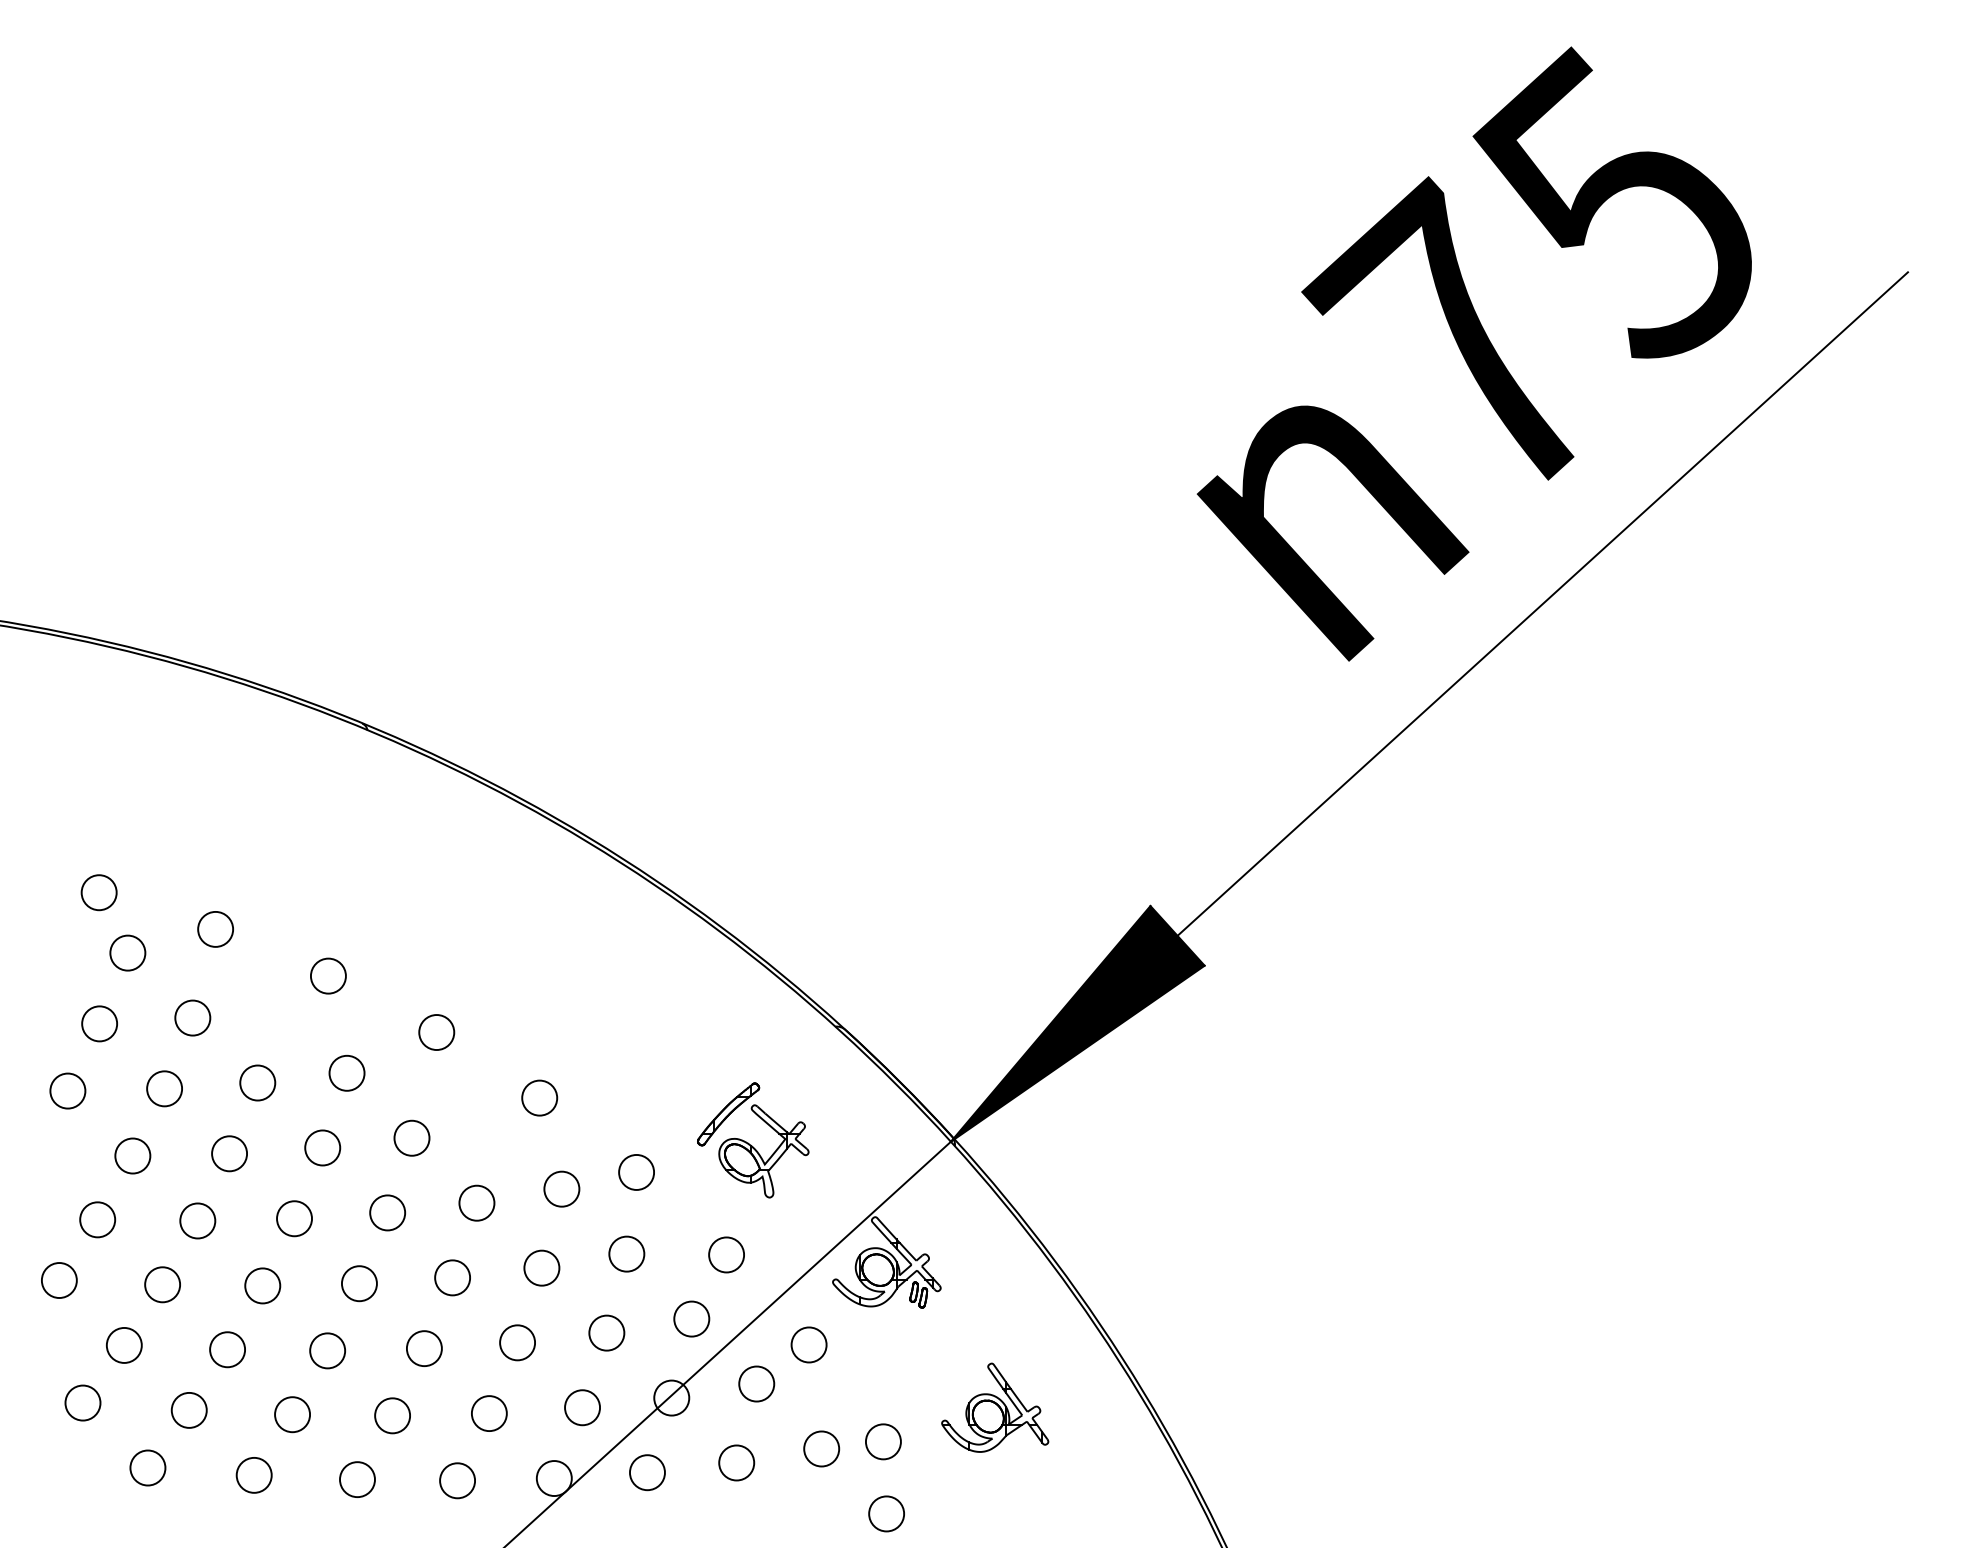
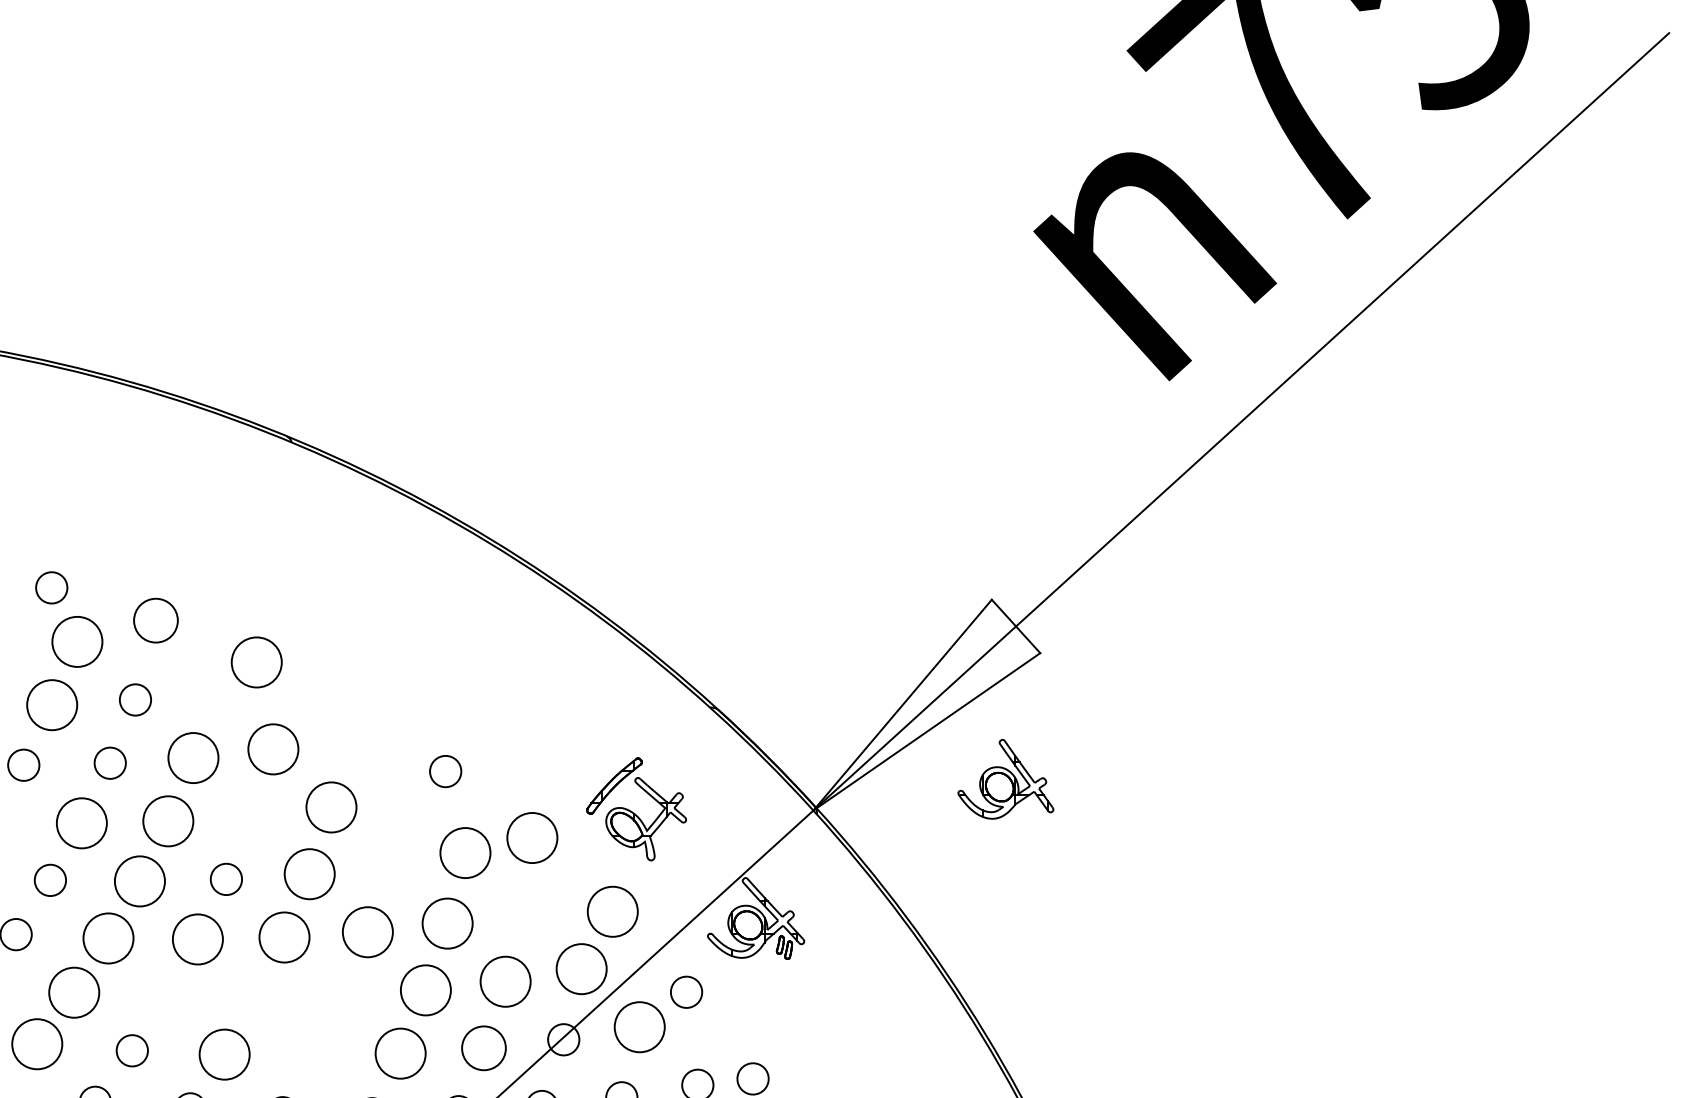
circle: (215, 929) -> (155, 620), size x1.4
circle: (127, 952) -> (77, 641), size x1.6
circle: (327, 975) -> (255, 661), size x1.6
circle: (99, 1023) -> (52, 704), size x1.6
fill: (1077, 1023) -> (926, 704), removed
circle: (436, 1032) -> (353, 712), removed
circle: (346, 1072) -> (272, 748), size x1.6
circle: (257, 1082) -> (193, 757), size x1.6
circle: (411, 1137) -> (331, 806), size x1.6
circle: (322, 1147) -> (251, 815), removed
circle: (229, 1153) -> (168, 821), size x1.6
circle: (132, 1155) -> (81, 822), size x1.6
circle: (636, 1172) -> (532, 838), size x1.6
circle: (561, 1188) -> (465, 852), size x1.6
circle: (476, 1202) -> (389, 864), removed
circle: (387, 1212) -> (309, 873), size x1.6
circle: (197, 1220) -> (139, 880), size x1.6
circle: (626, 1253) -> (523, 910), removed
circle: (726, 1254) -> (612, 911), size x1.6
circle: (541, 1267) -> (447, 923), size x1.6
circle: (452, 1277) -> (367, 931), size x1.6
circle: (358, 1283) -> (283, 937), size x1.6
circle: (162, 1284) -> (108, 938), size x1.6
circle: (262, 1285) -> (197, 939), size x1.6
circle: (691, 1318) -> (581, 968), size x1.6
circle: (606, 1332) -> (505, 981), size x1.6
circle: (517, 1342) -> (425, 990), size x1.6
circle: (123, 1344) -> (73, 991), size x1.6
circle: (424, 1348) -> (342, 995), removed
circle: (227, 1349) -> (166, 996), removed
circle: (327, 1350) -> (255, 997), removed
circle: (756, 1383) -> (639, 1026), size x1.6
circle: (82, 1402) -> (36, 1043), size x1.6
circle: (582, 1407) -> (483, 1048), size x1.4
part: (995, 1407) -> (1006, 779), moved
circle: (488, 1413) -> (399, 1053), size x1.6
circle: (292, 1414) -> (224, 1054), size x1.6
circle: (392, 1415) -> (314, 1055), removed

